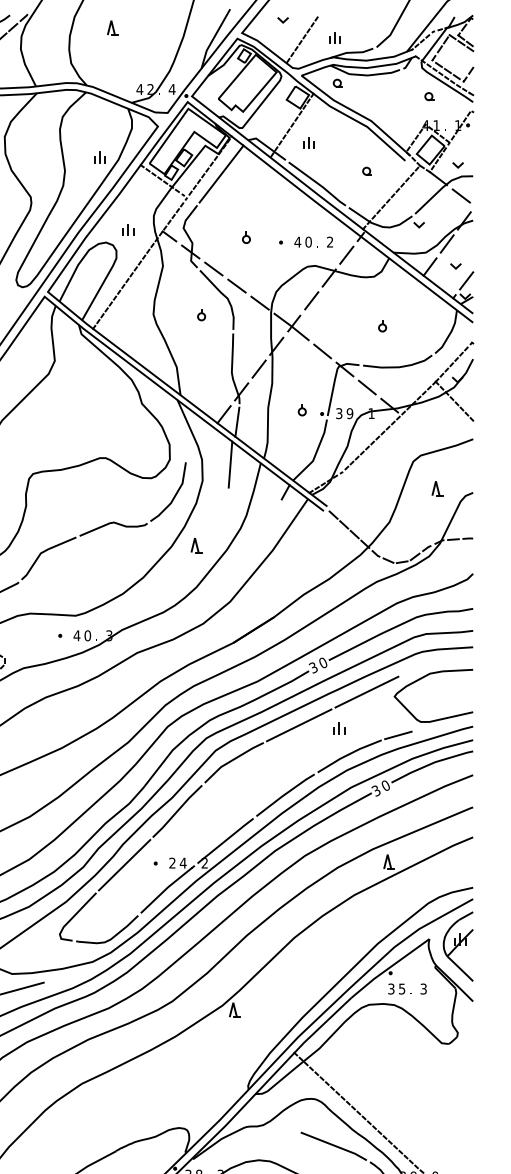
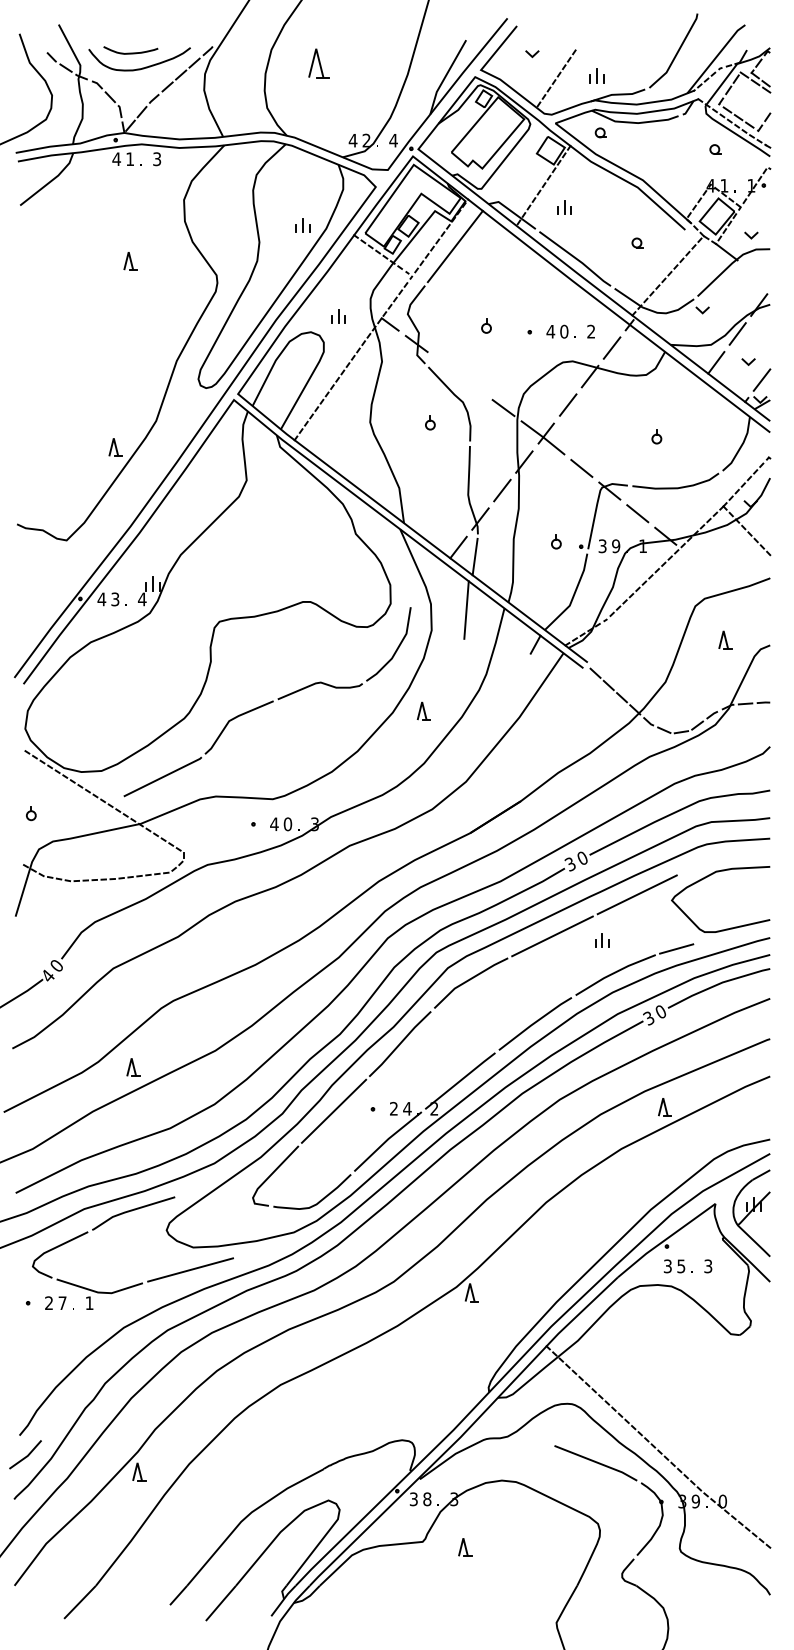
part: (113, 27) -> (319, 63), size x1.6
line: (461, 195) -> (755, 273), removed
line: (213, 269) -> (445, 365), removed
line: (236, 285) -> (474, 386), removed

